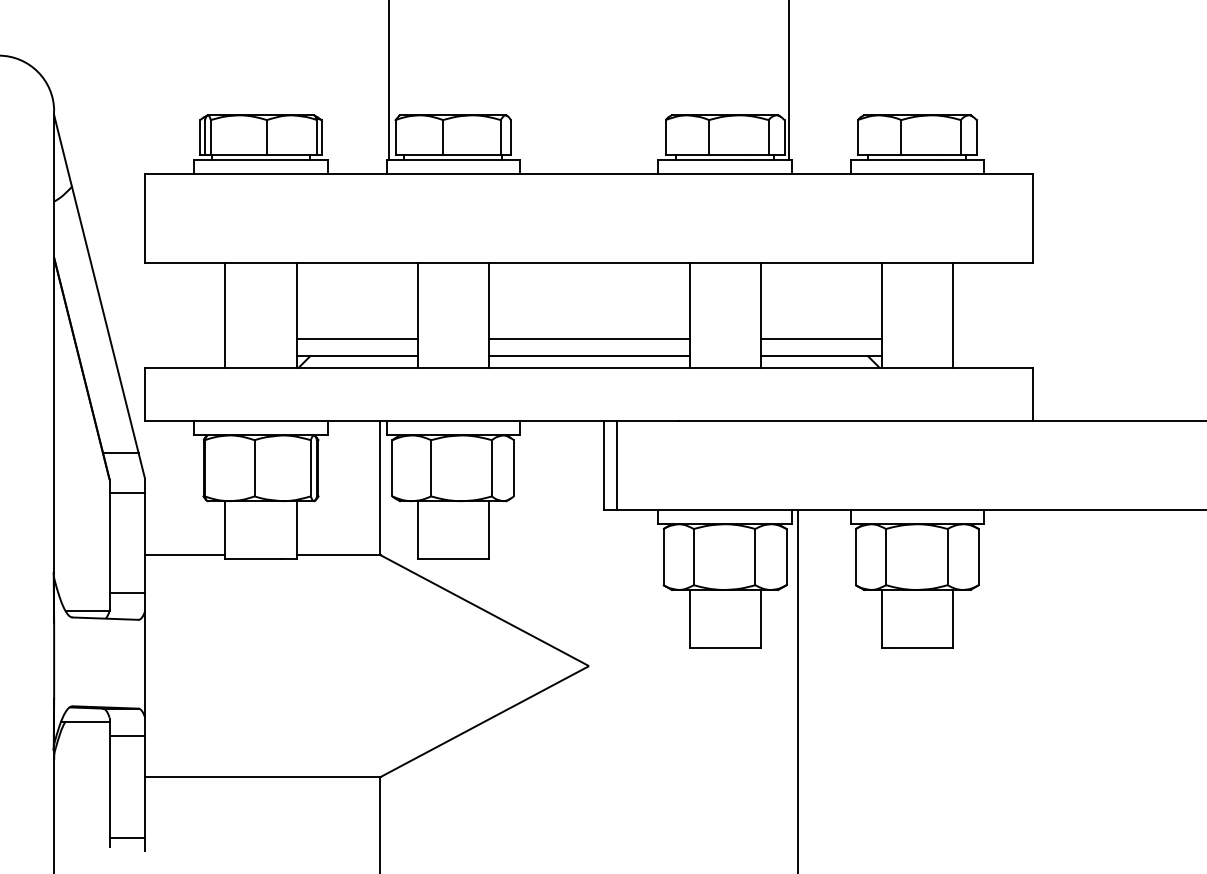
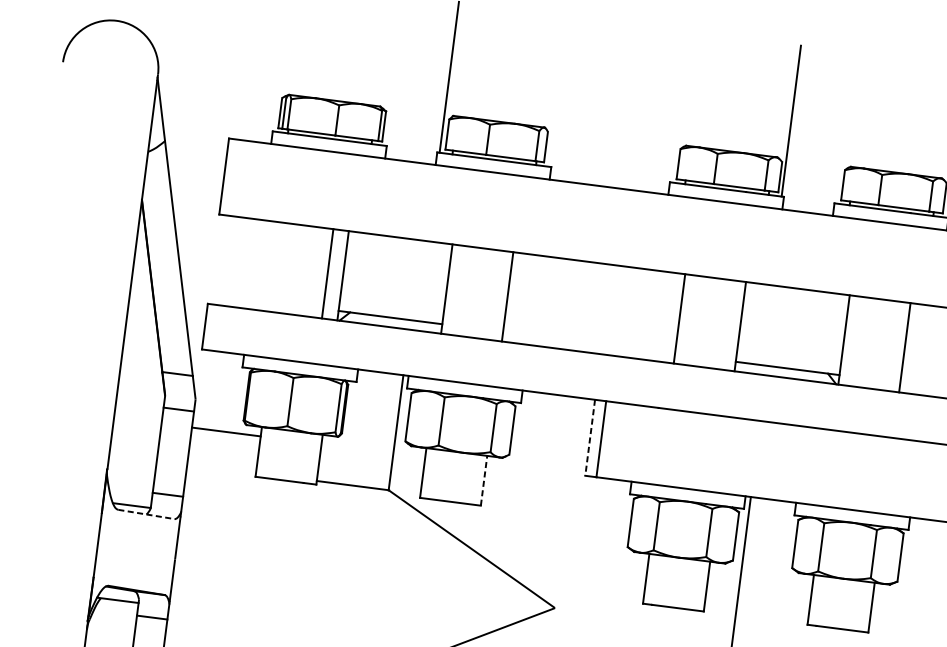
line: (225, 315) -> (327, 273), moved
line: (356, 338) -> (391, 302), removed
line: (588, 338) -> (590, 327), removed
line: (820, 338) -> (789, 353), removed
line: (588, 356) -> (588, 343), removed
line: (604, 465) -> (590, 438), solid -> dashed
line: (488, 529) -> (483, 480), solid -> dashed
line: (185, 555) -> (226, 432), moved
line: (105, 618) -> (146, 514), solid -> dashed

